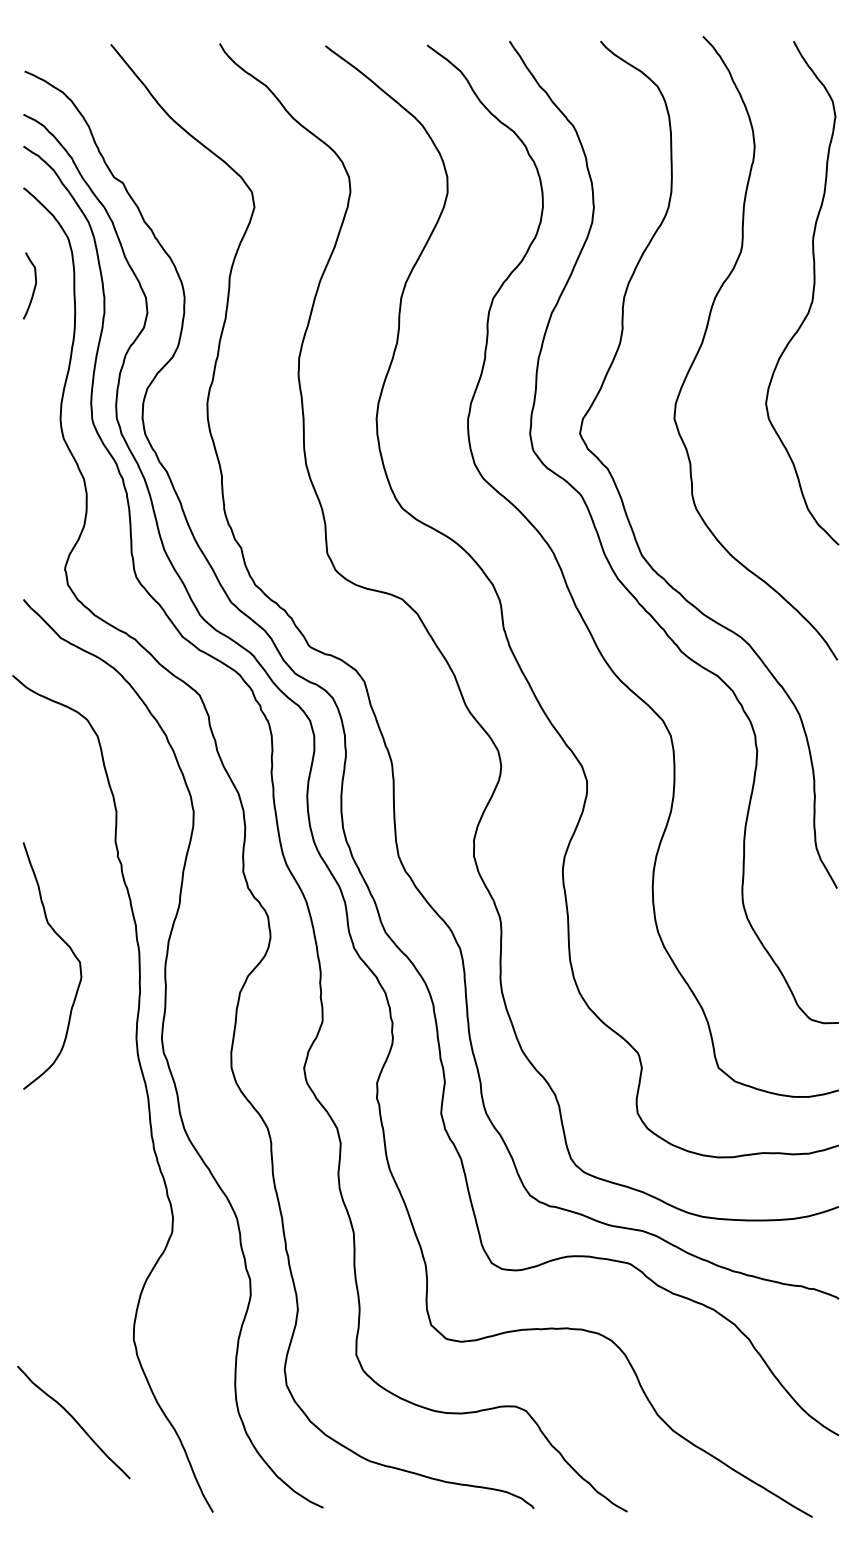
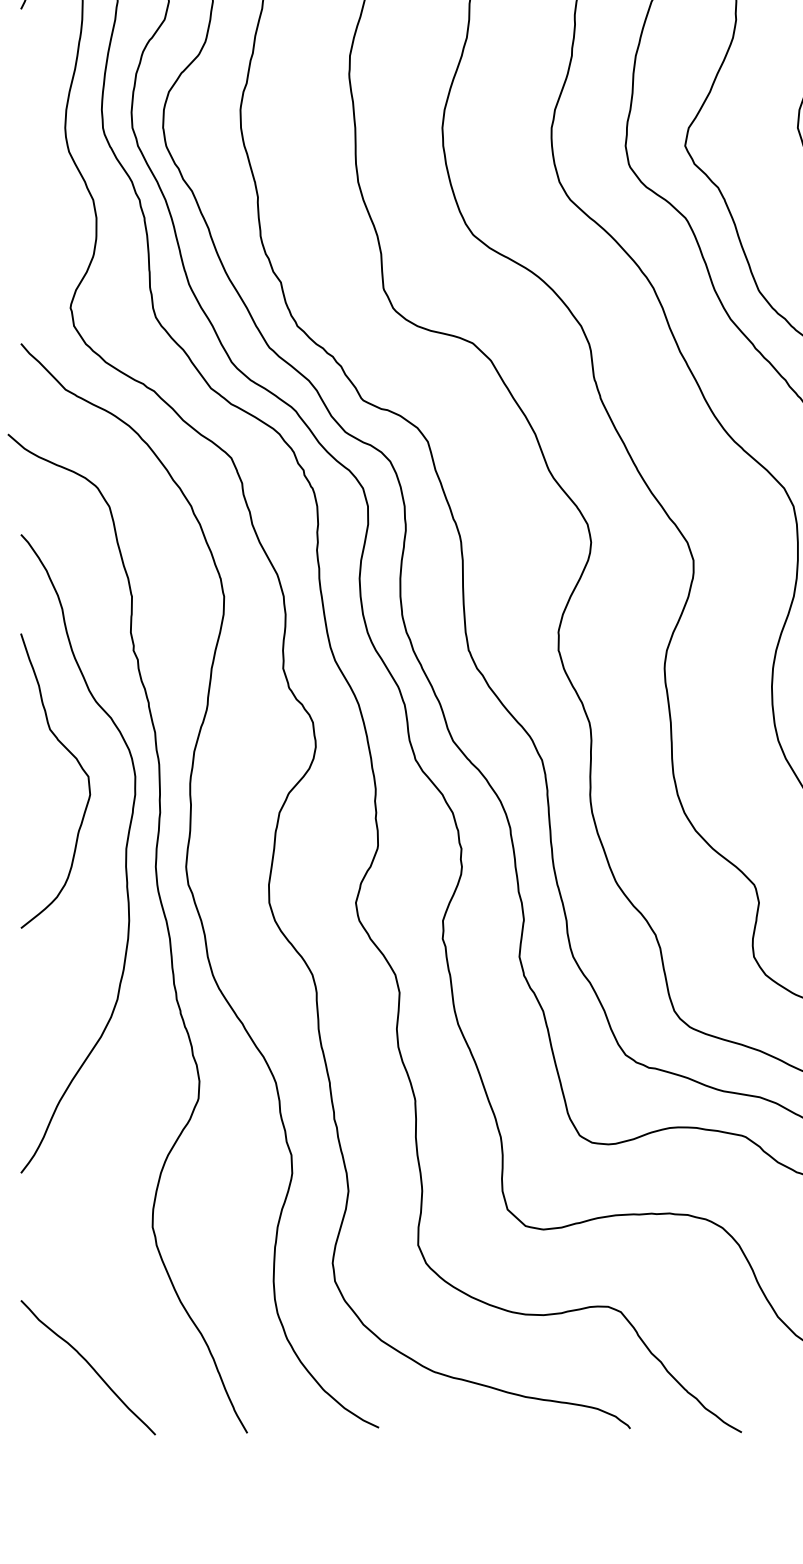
curve: (110, 1026) -> (124, 853), added
curve: (75, 1422) -> (90, 1367), moved

